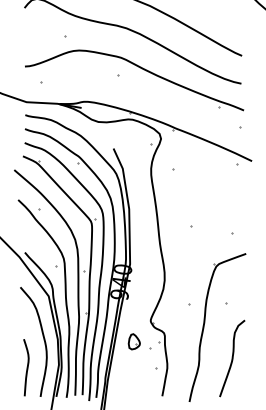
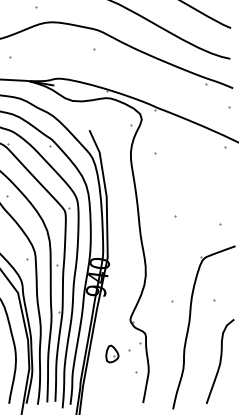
part: (133, 341) -> (111, 353), moved

